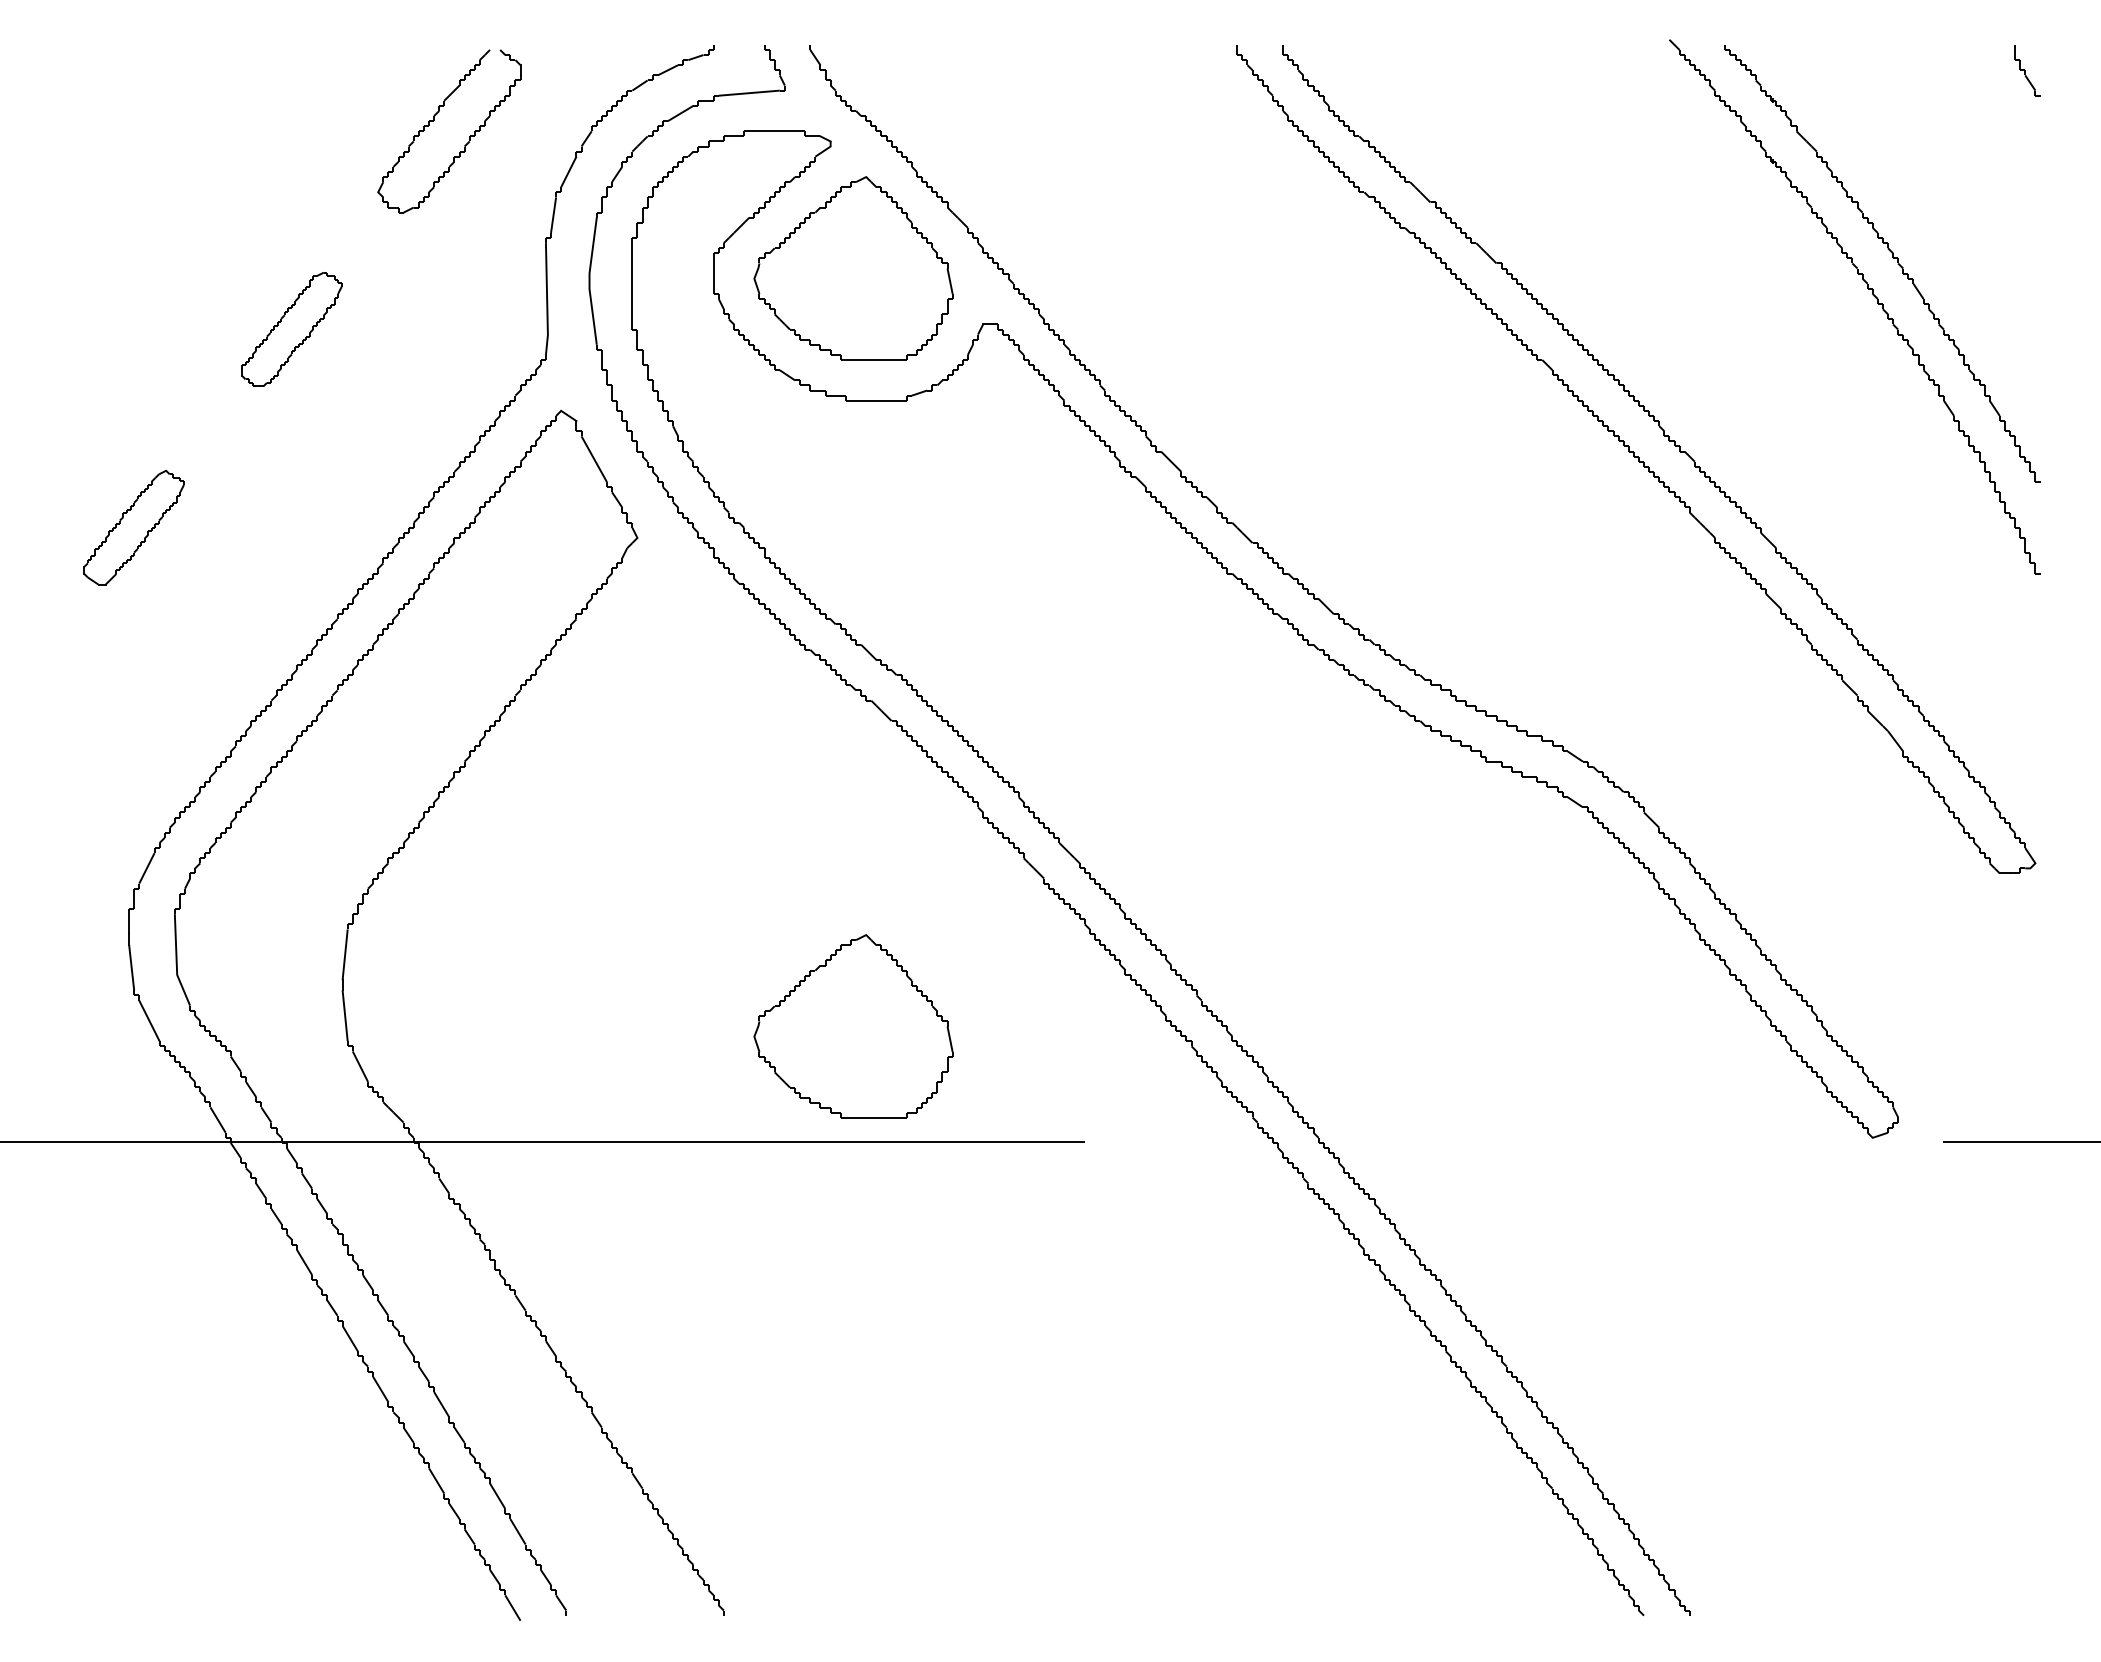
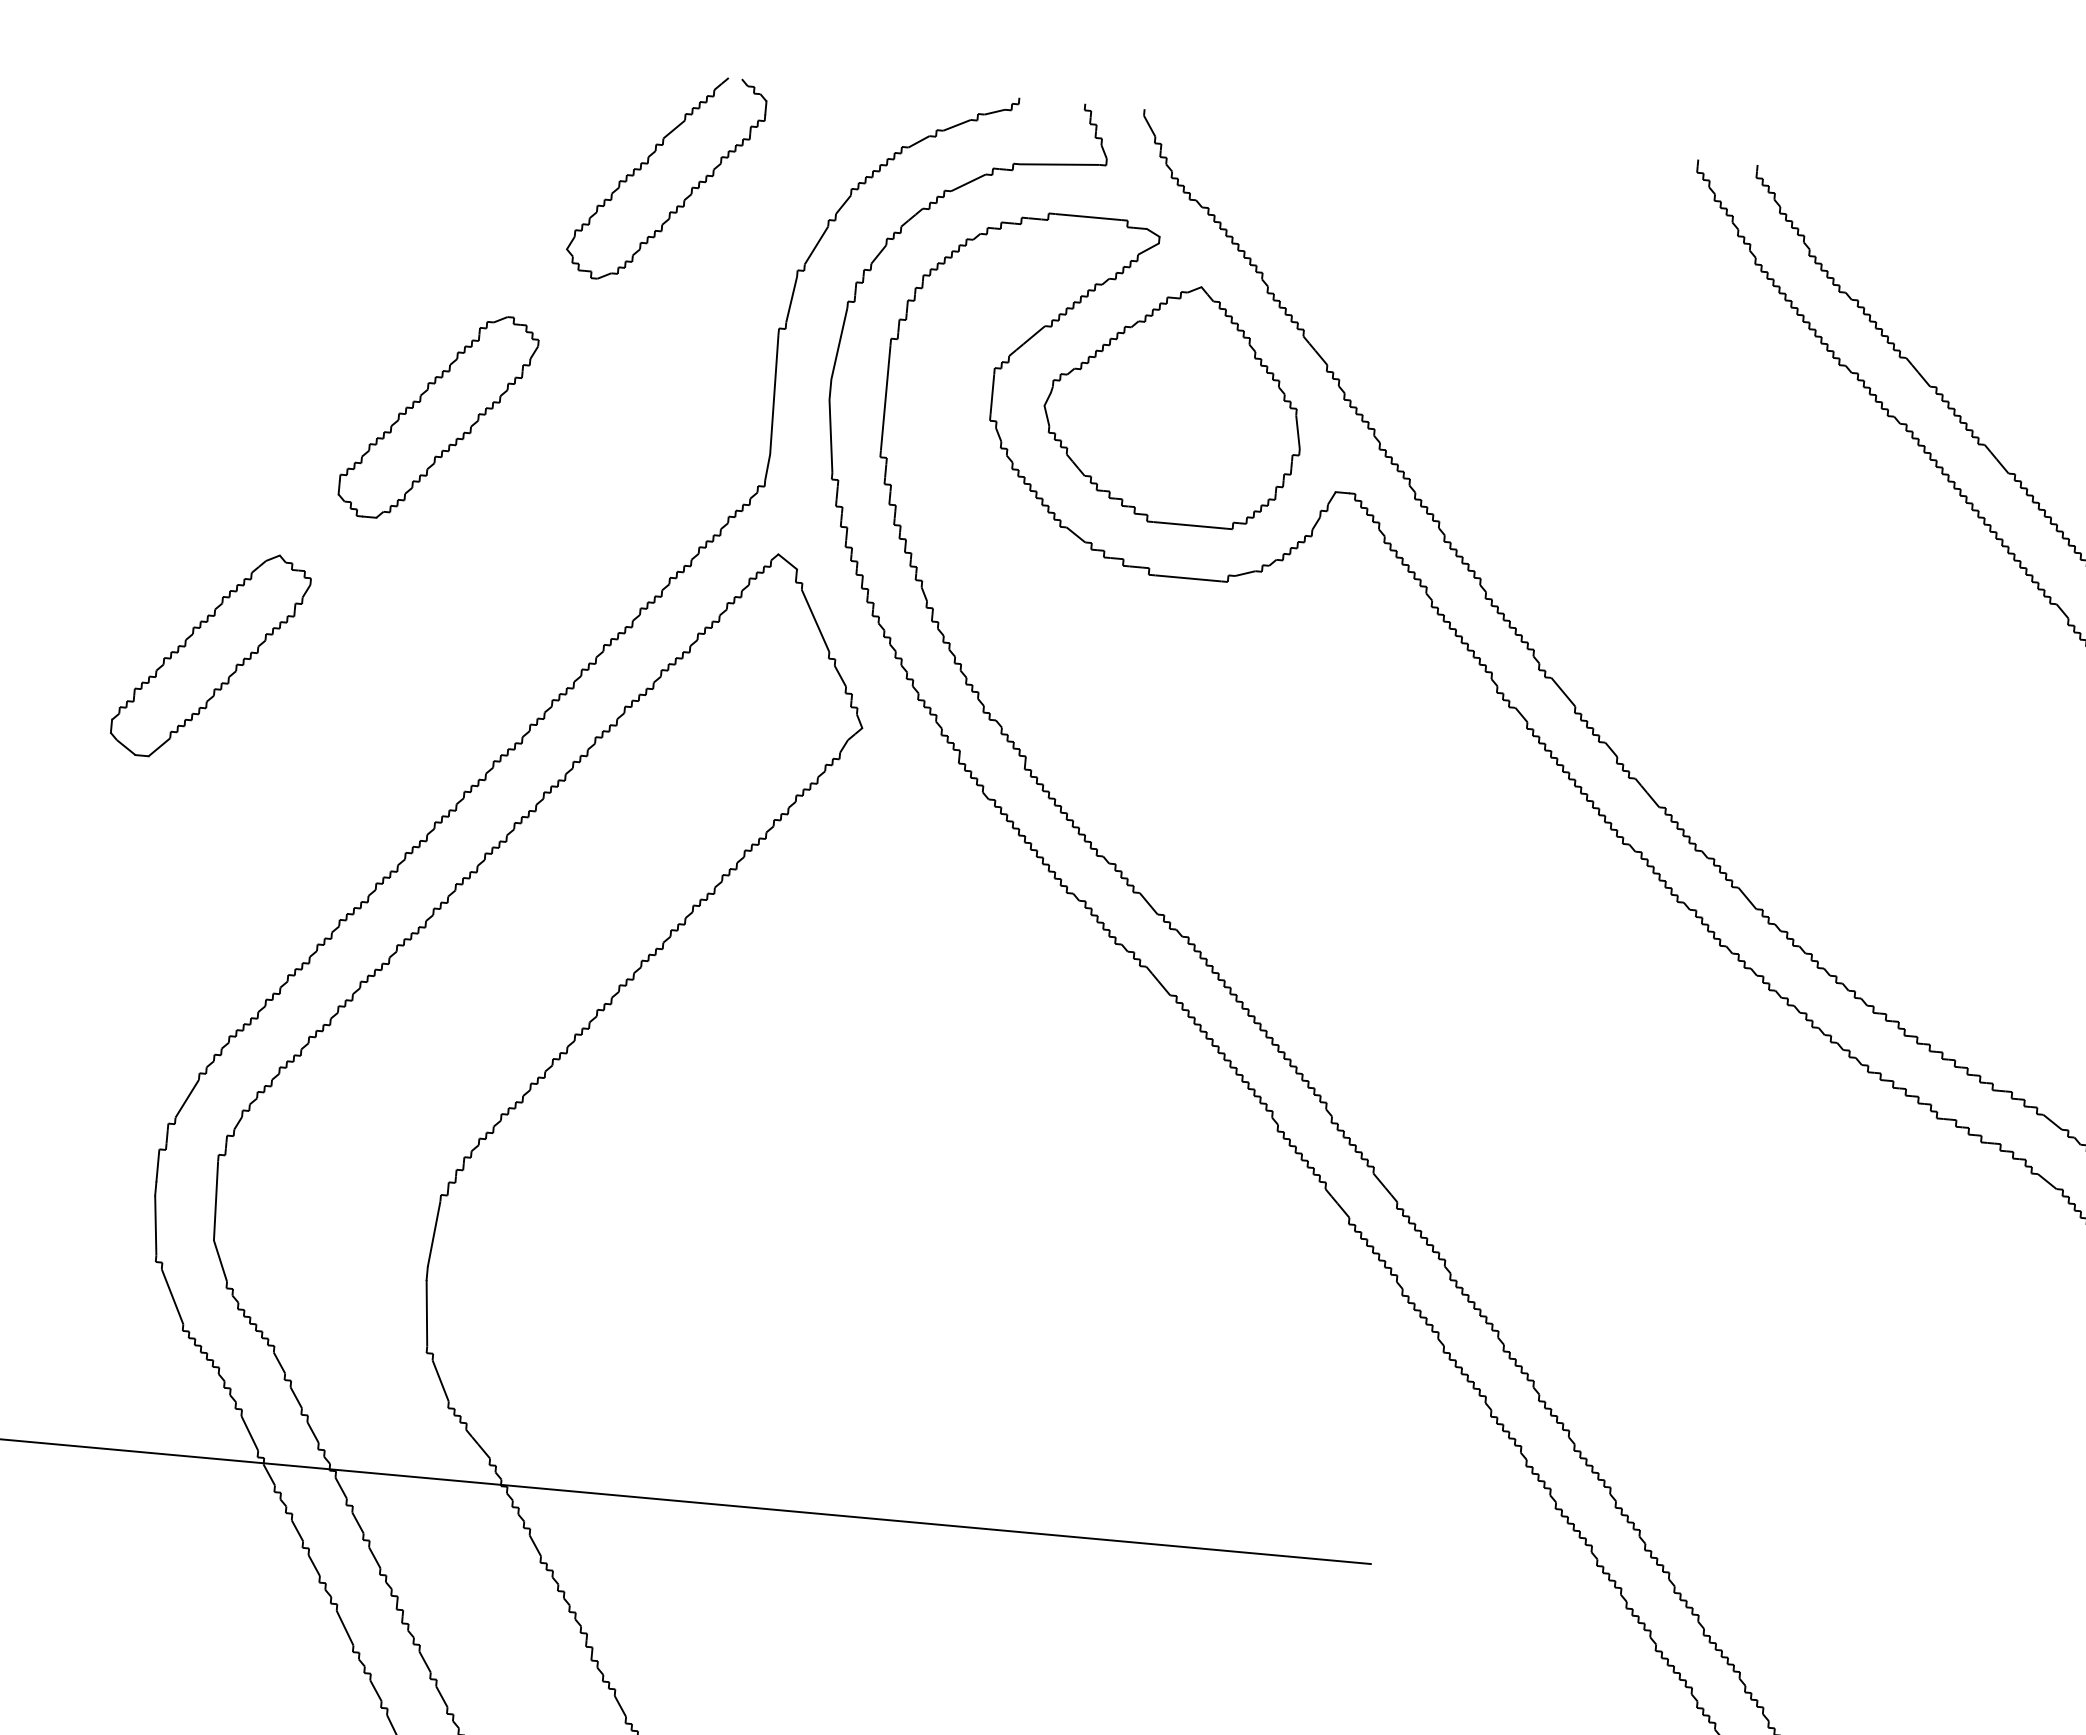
part: (291, 329) -> (438, 417), size x1.43
part: (133, 527) -> (210, 655), size x1.43
part: (853, 1026) -> (1084, 1387), removed

